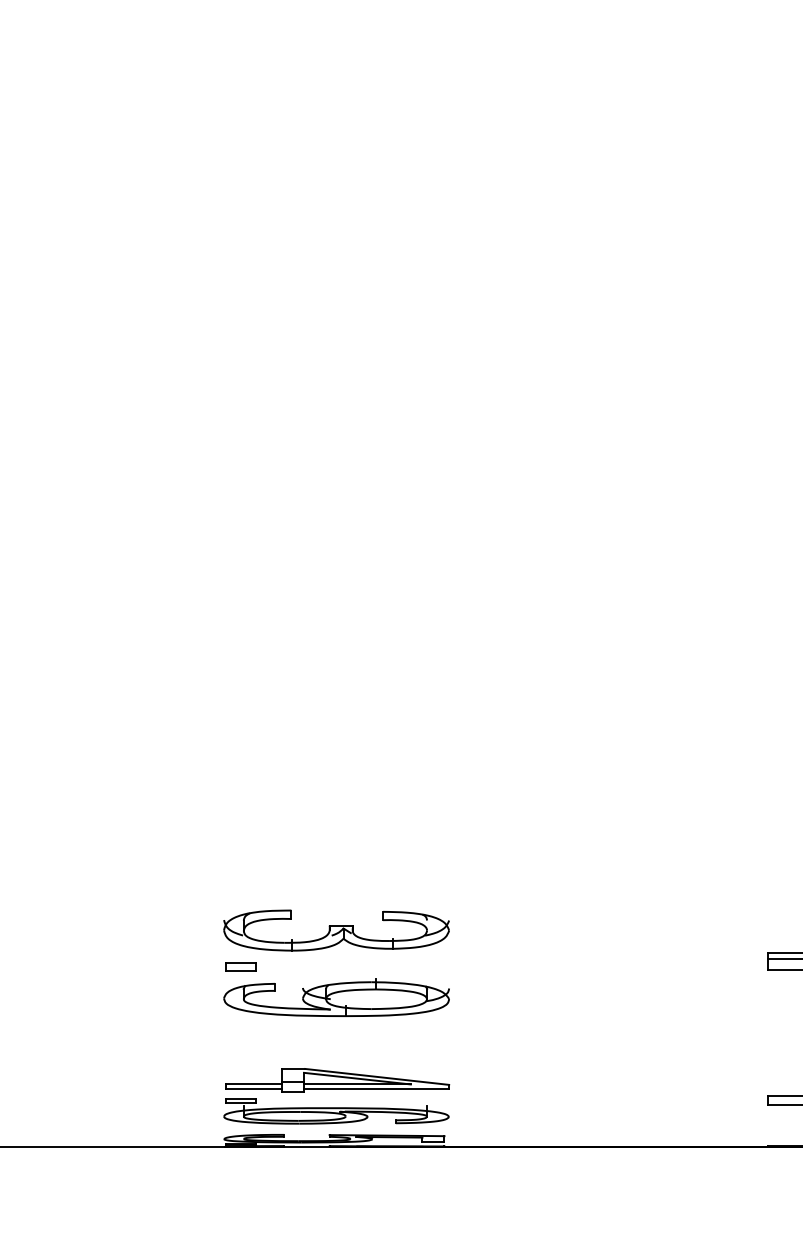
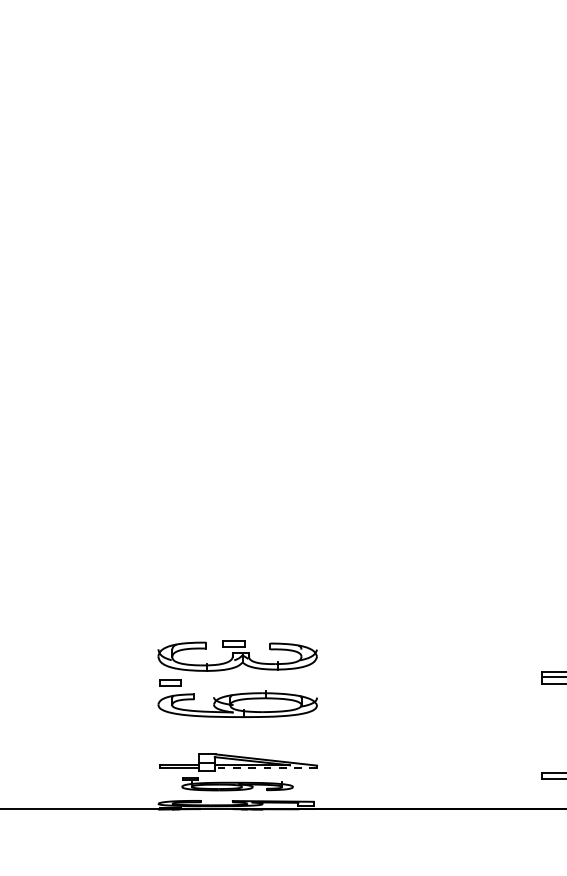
part: (330, 911) -> (233, 643), added
line: (376, 1088) -> (265, 768), solid -> dashed
part: (336, 1111) -> (237, 784), size x0.7

